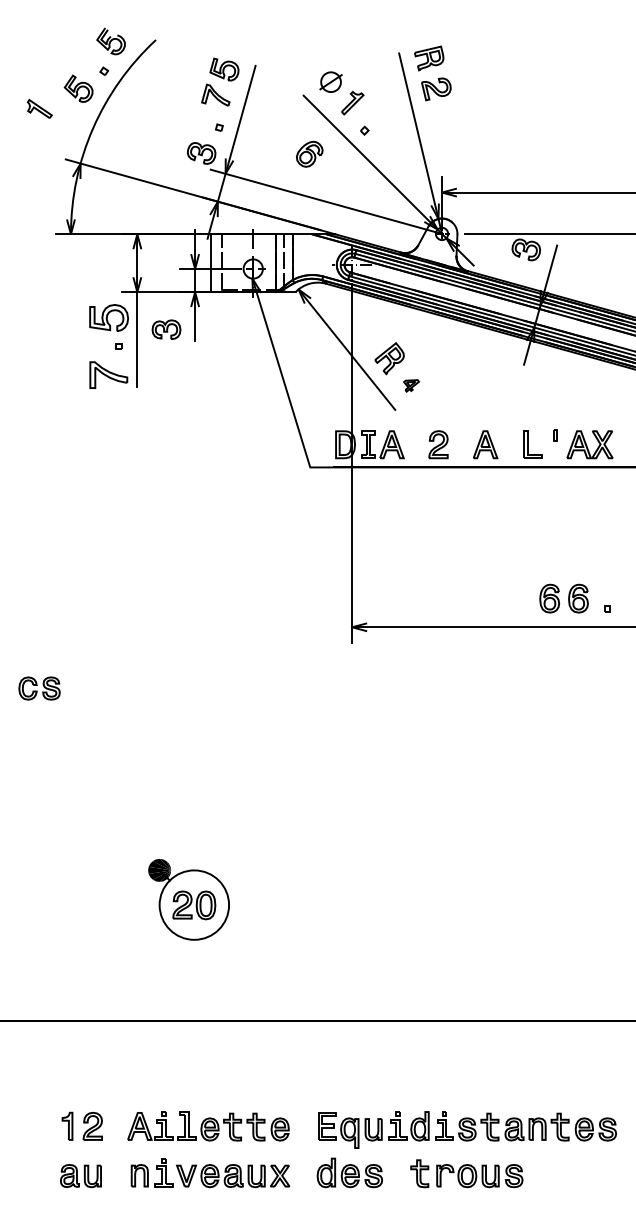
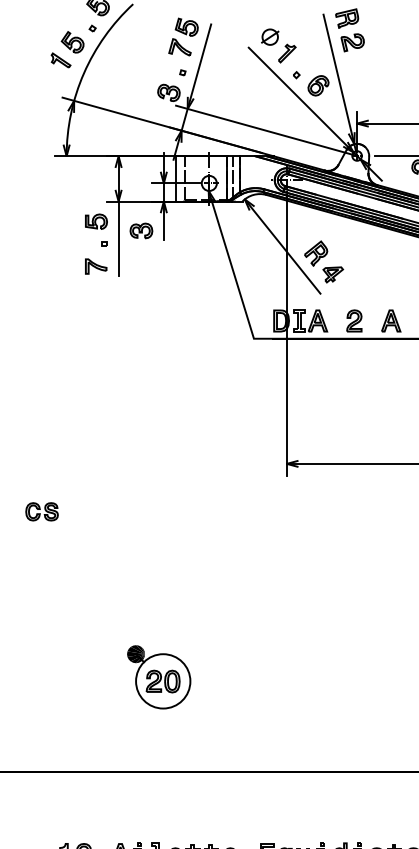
part: (39, 108) -> (60, 60), moved
part: (309, 154) -> (318, 85), moved
part: (108, 317) -> (96, 221), size x0.71
part: (108, 375) -> (96, 266), size x0.71
part: (411, 385) -> (333, 274), size x1.67

